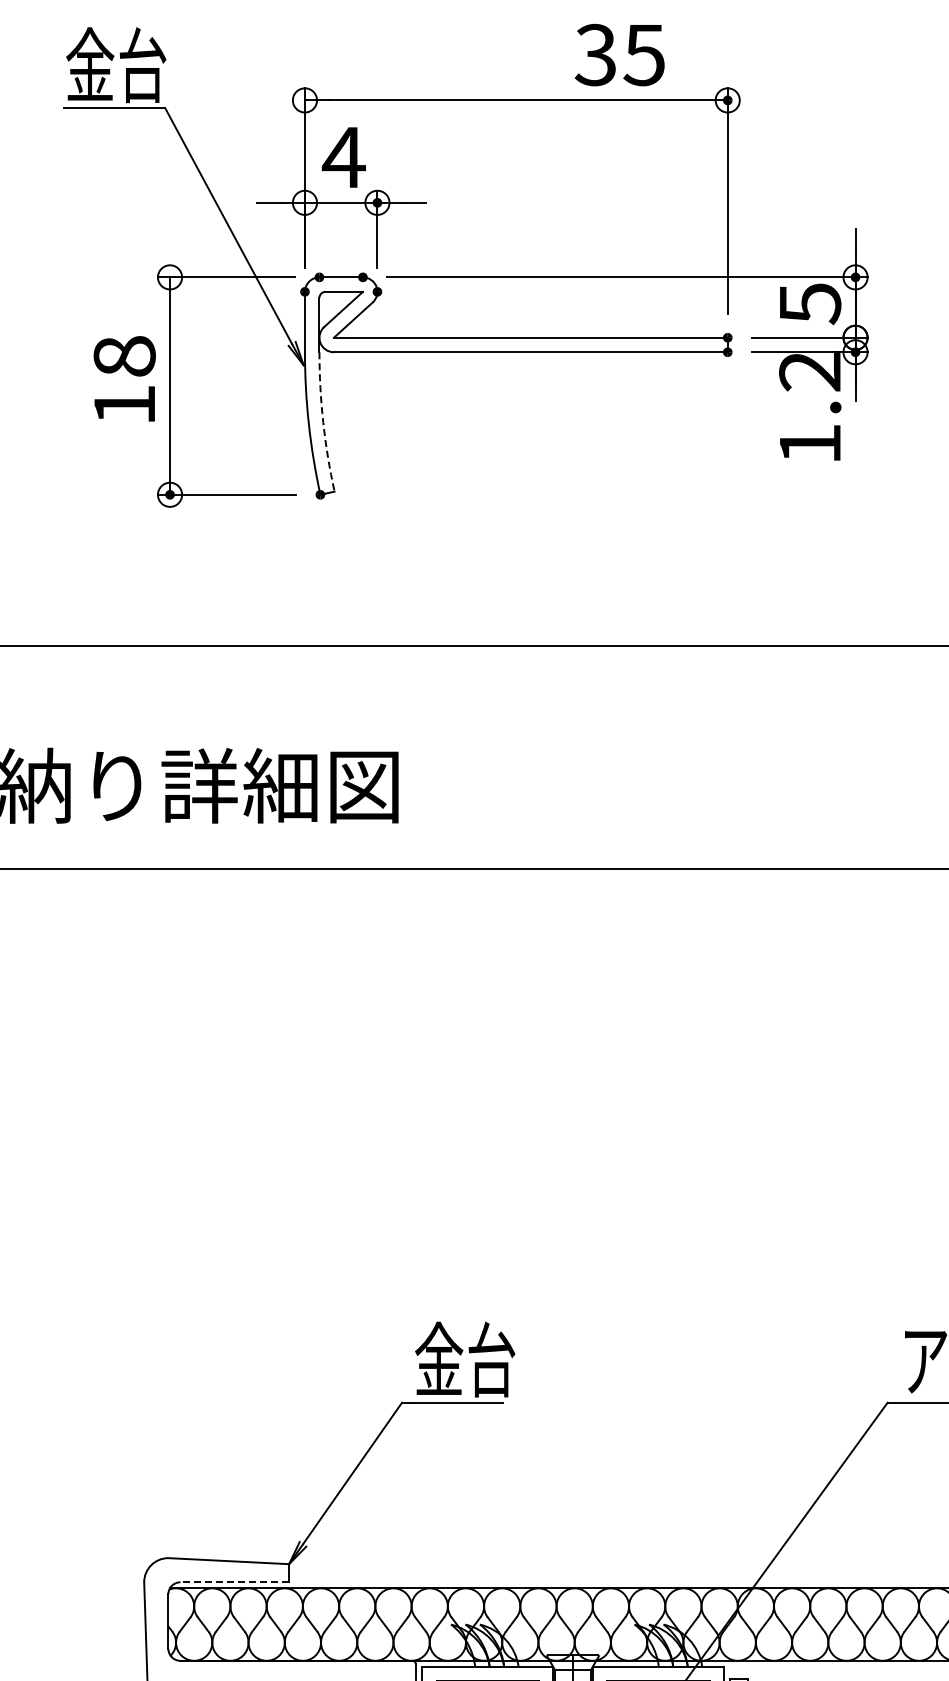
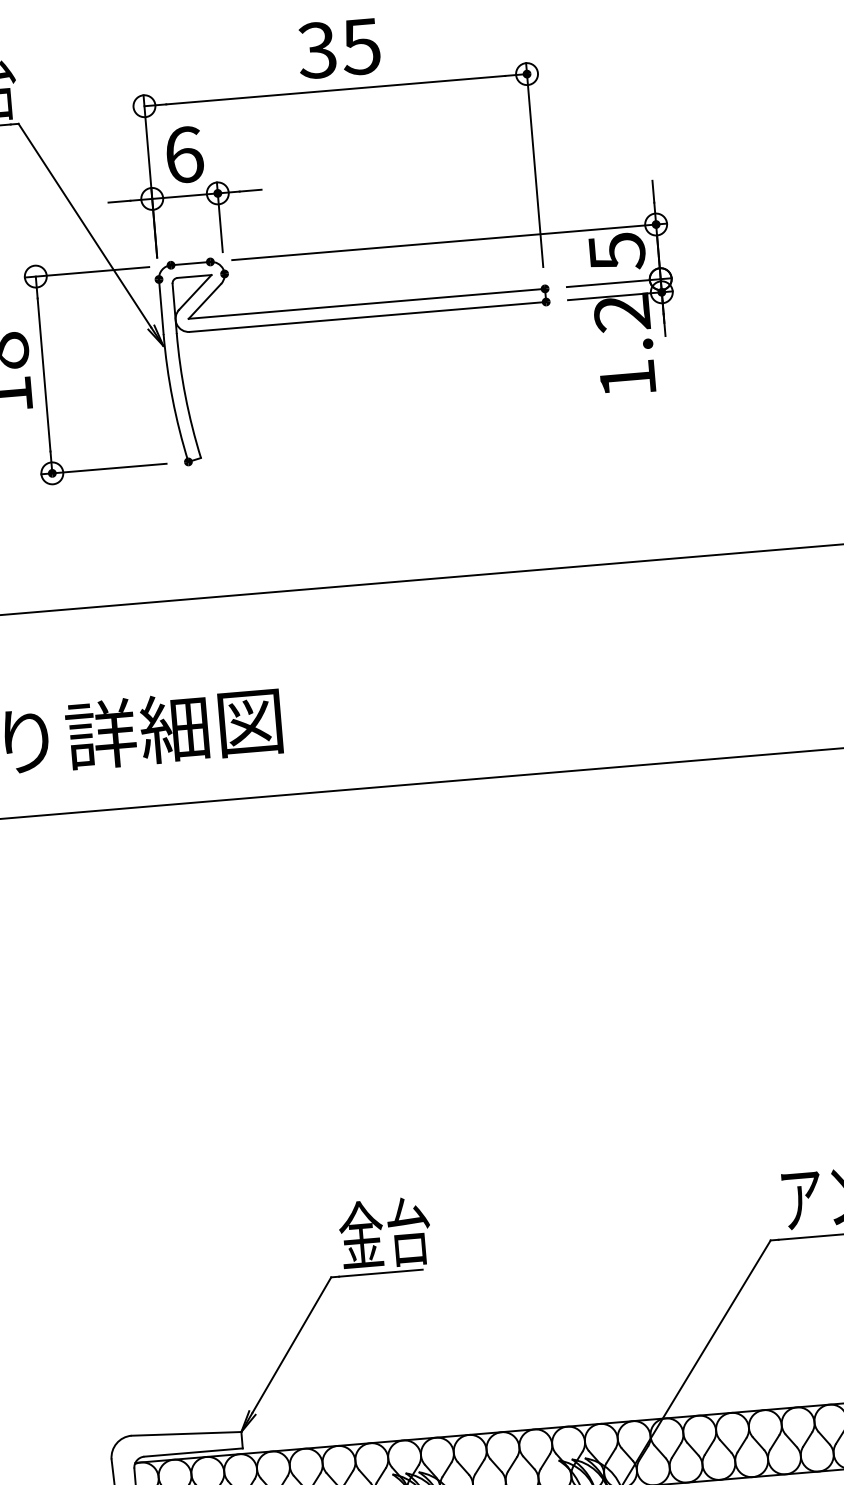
text: (619, 54) -> (338, 48), moved
text: (343, 157) -> (183, 154), 4 -> 6
arc: (323, 422) -> (185, 396), dashed -> solid
line: (234, 1582) -> (193, 1452), dashed -> solid

